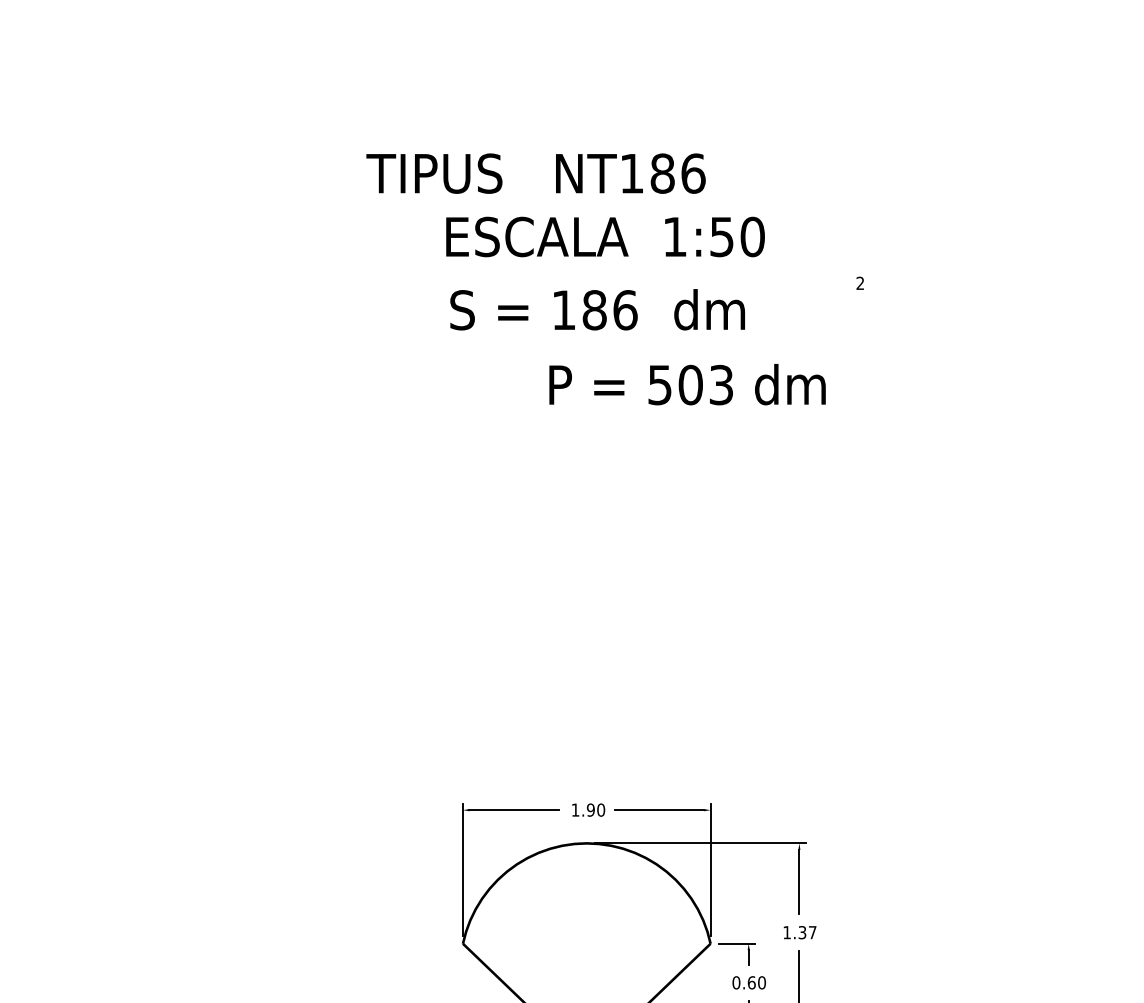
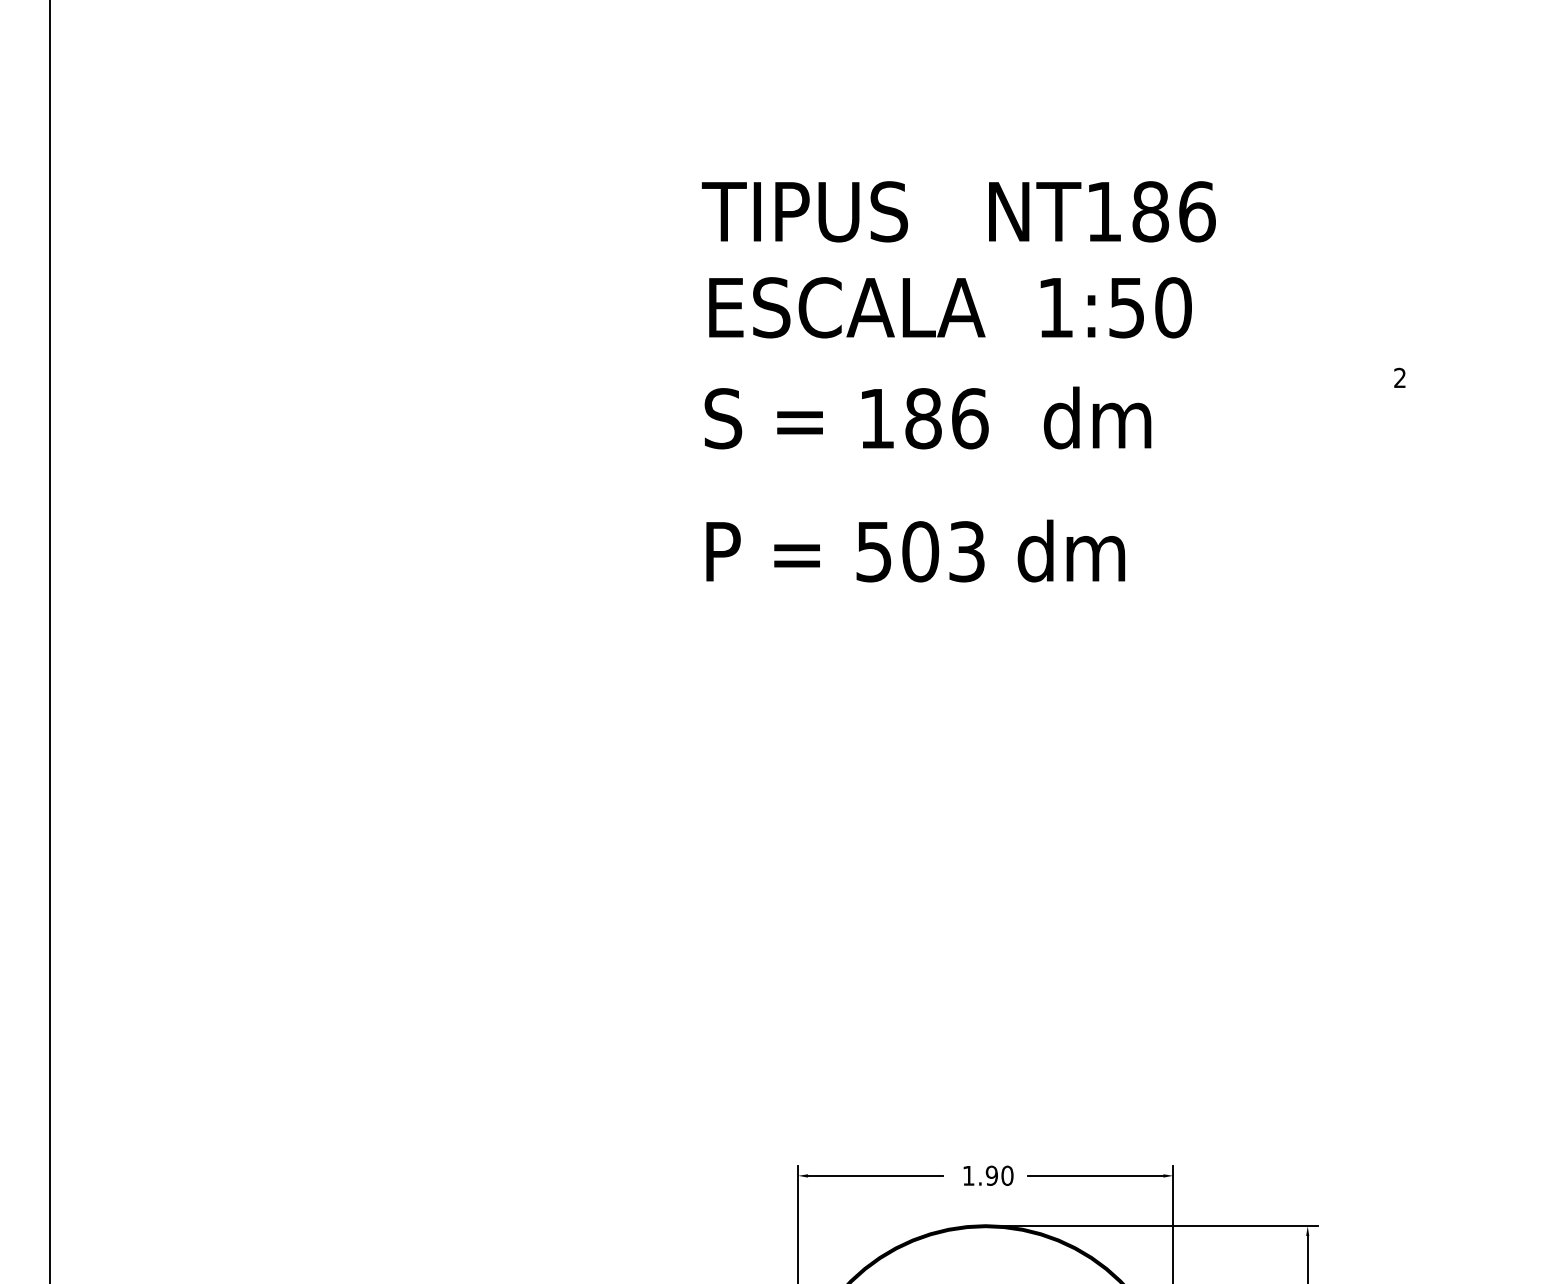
text: (535, 173) -> (958, 211), moved
text: (605, 236) -> (950, 307), moved
text: (597, 309) -> (927, 417), moved
text: (687, 384) -> (915, 550), moved

